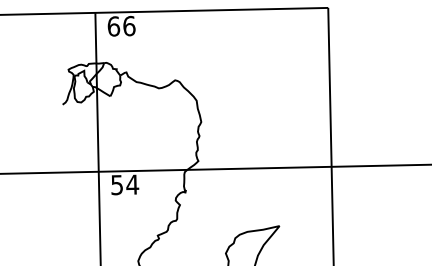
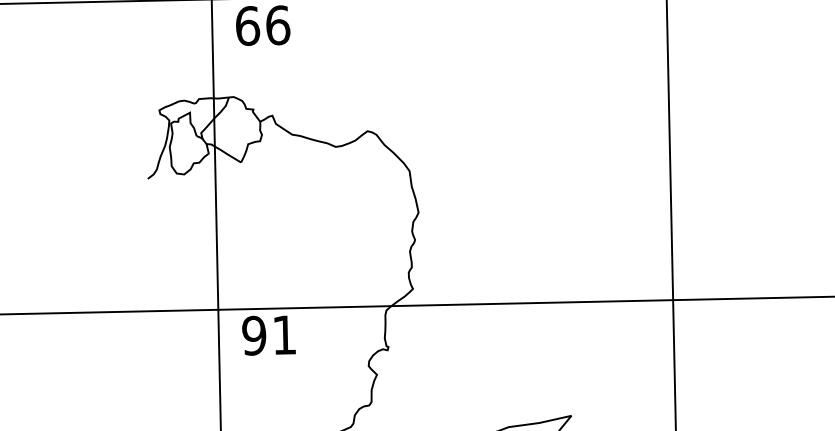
text: (125, 184) -> (270, 334), 54 -> 91

